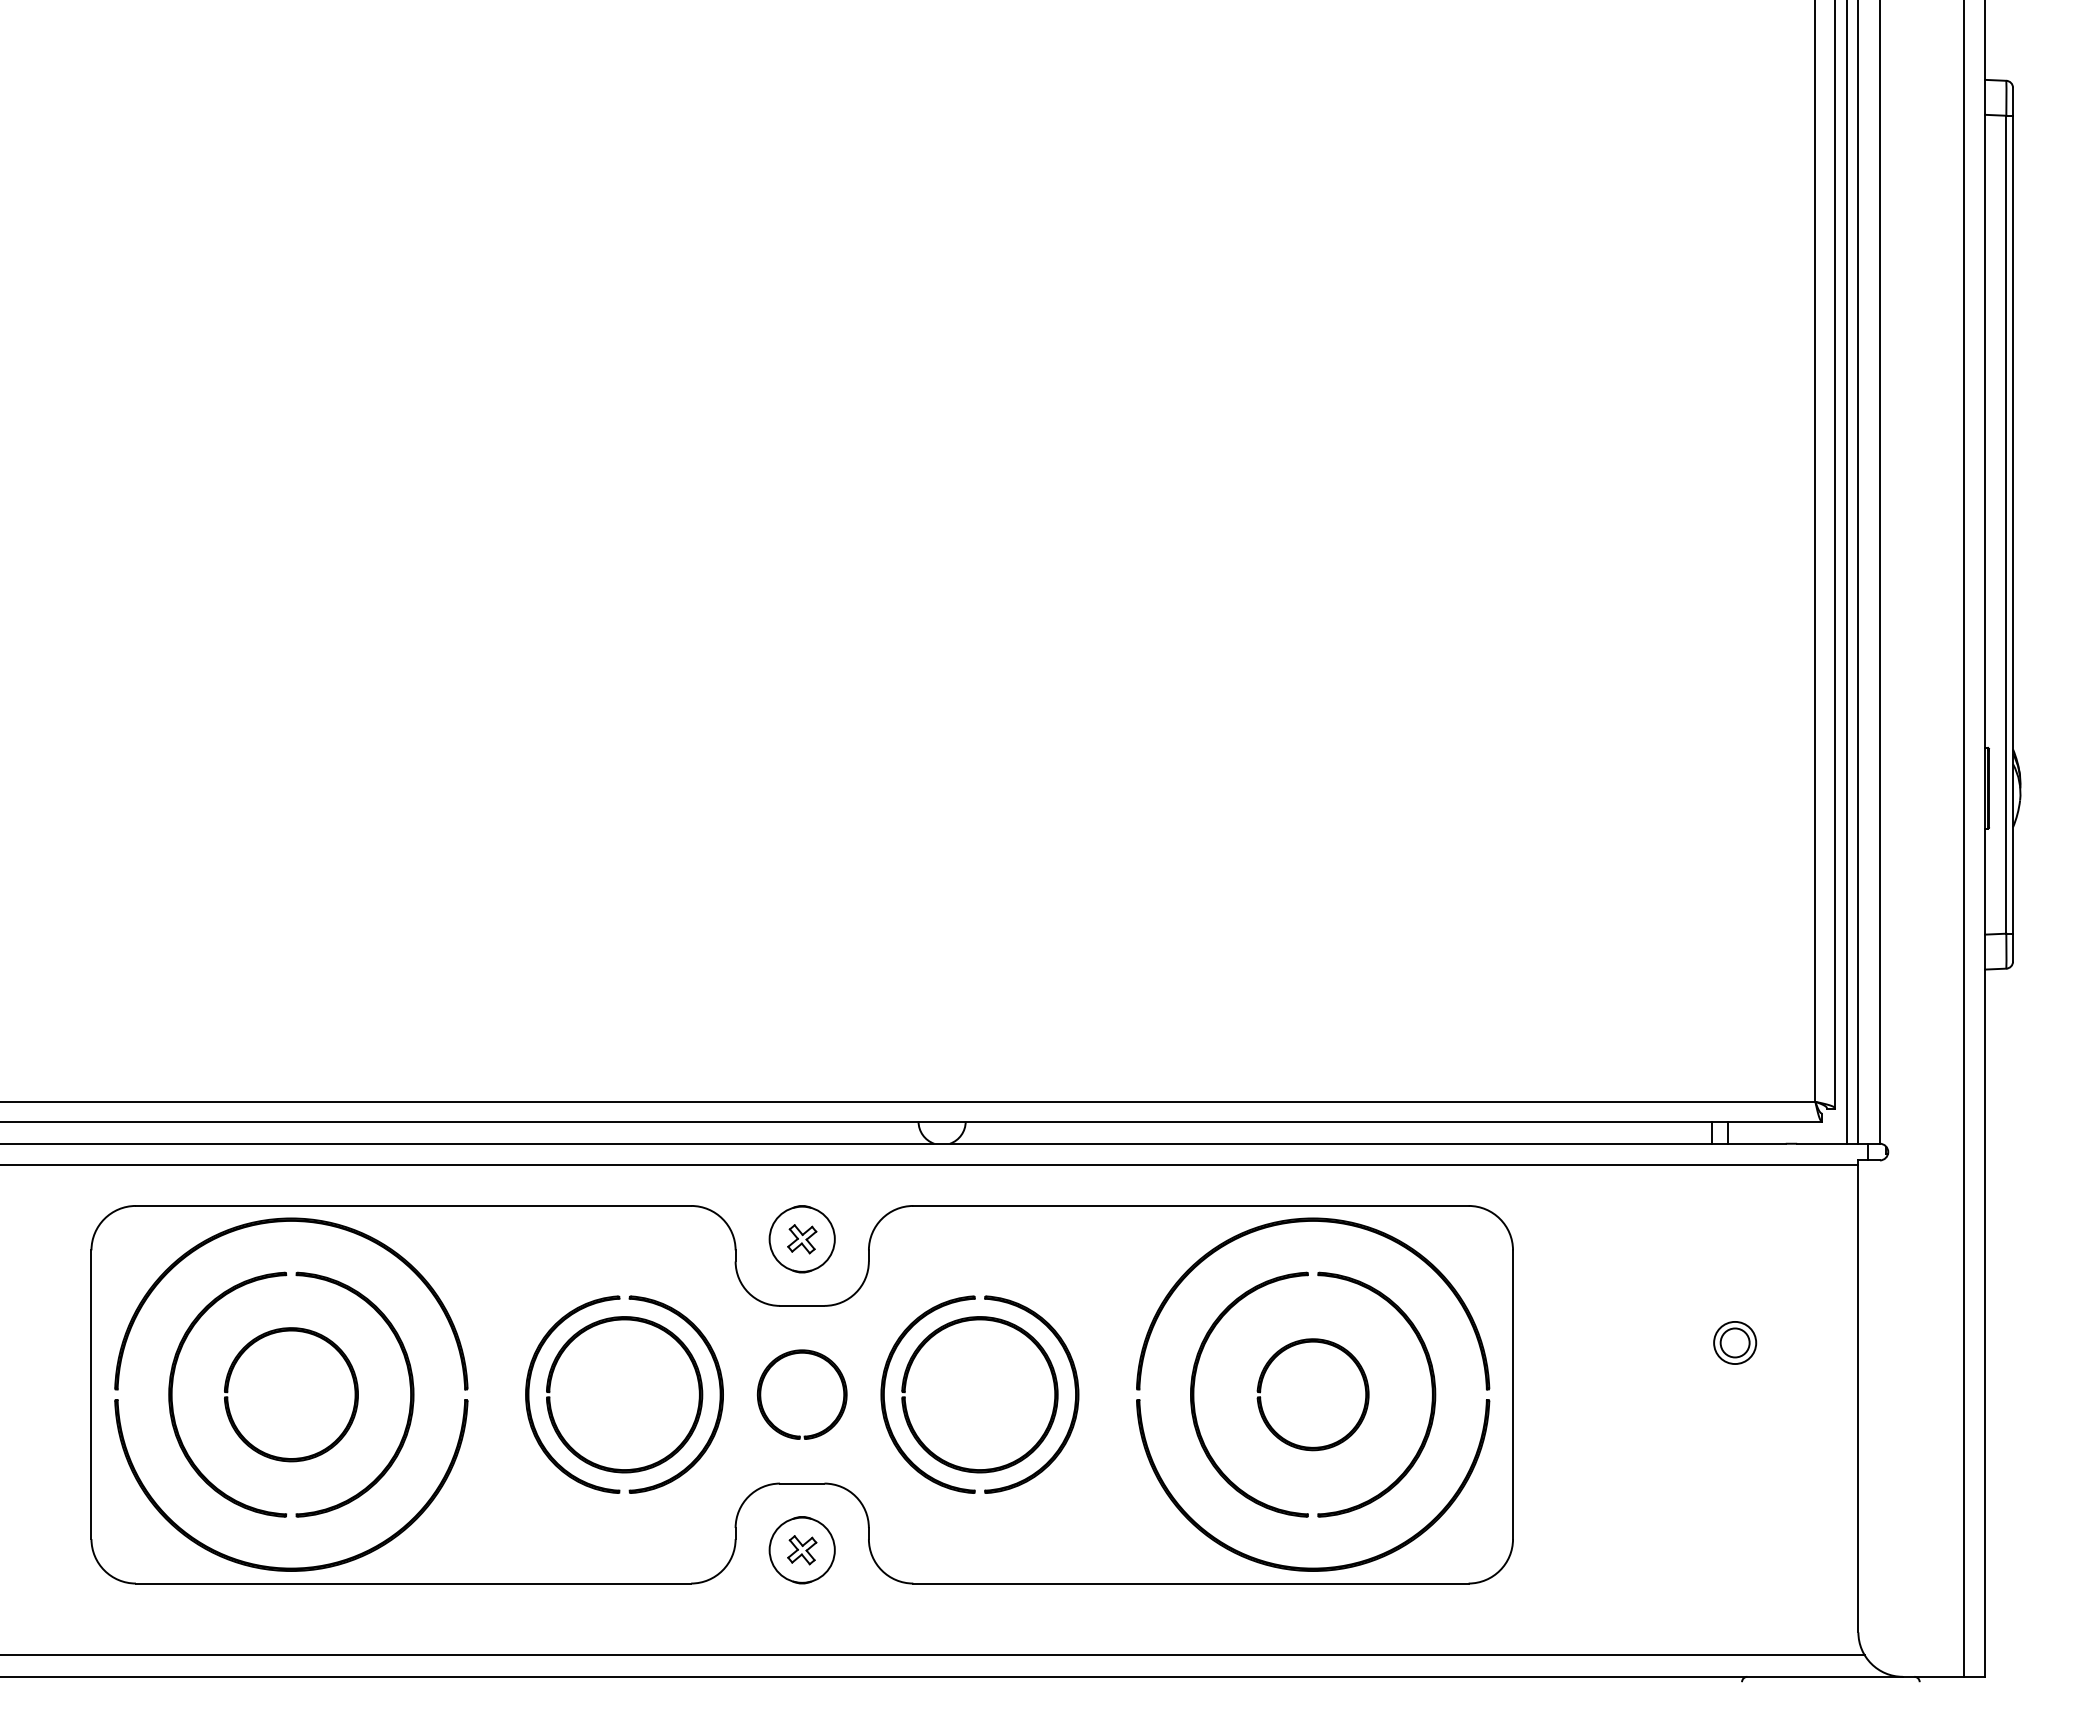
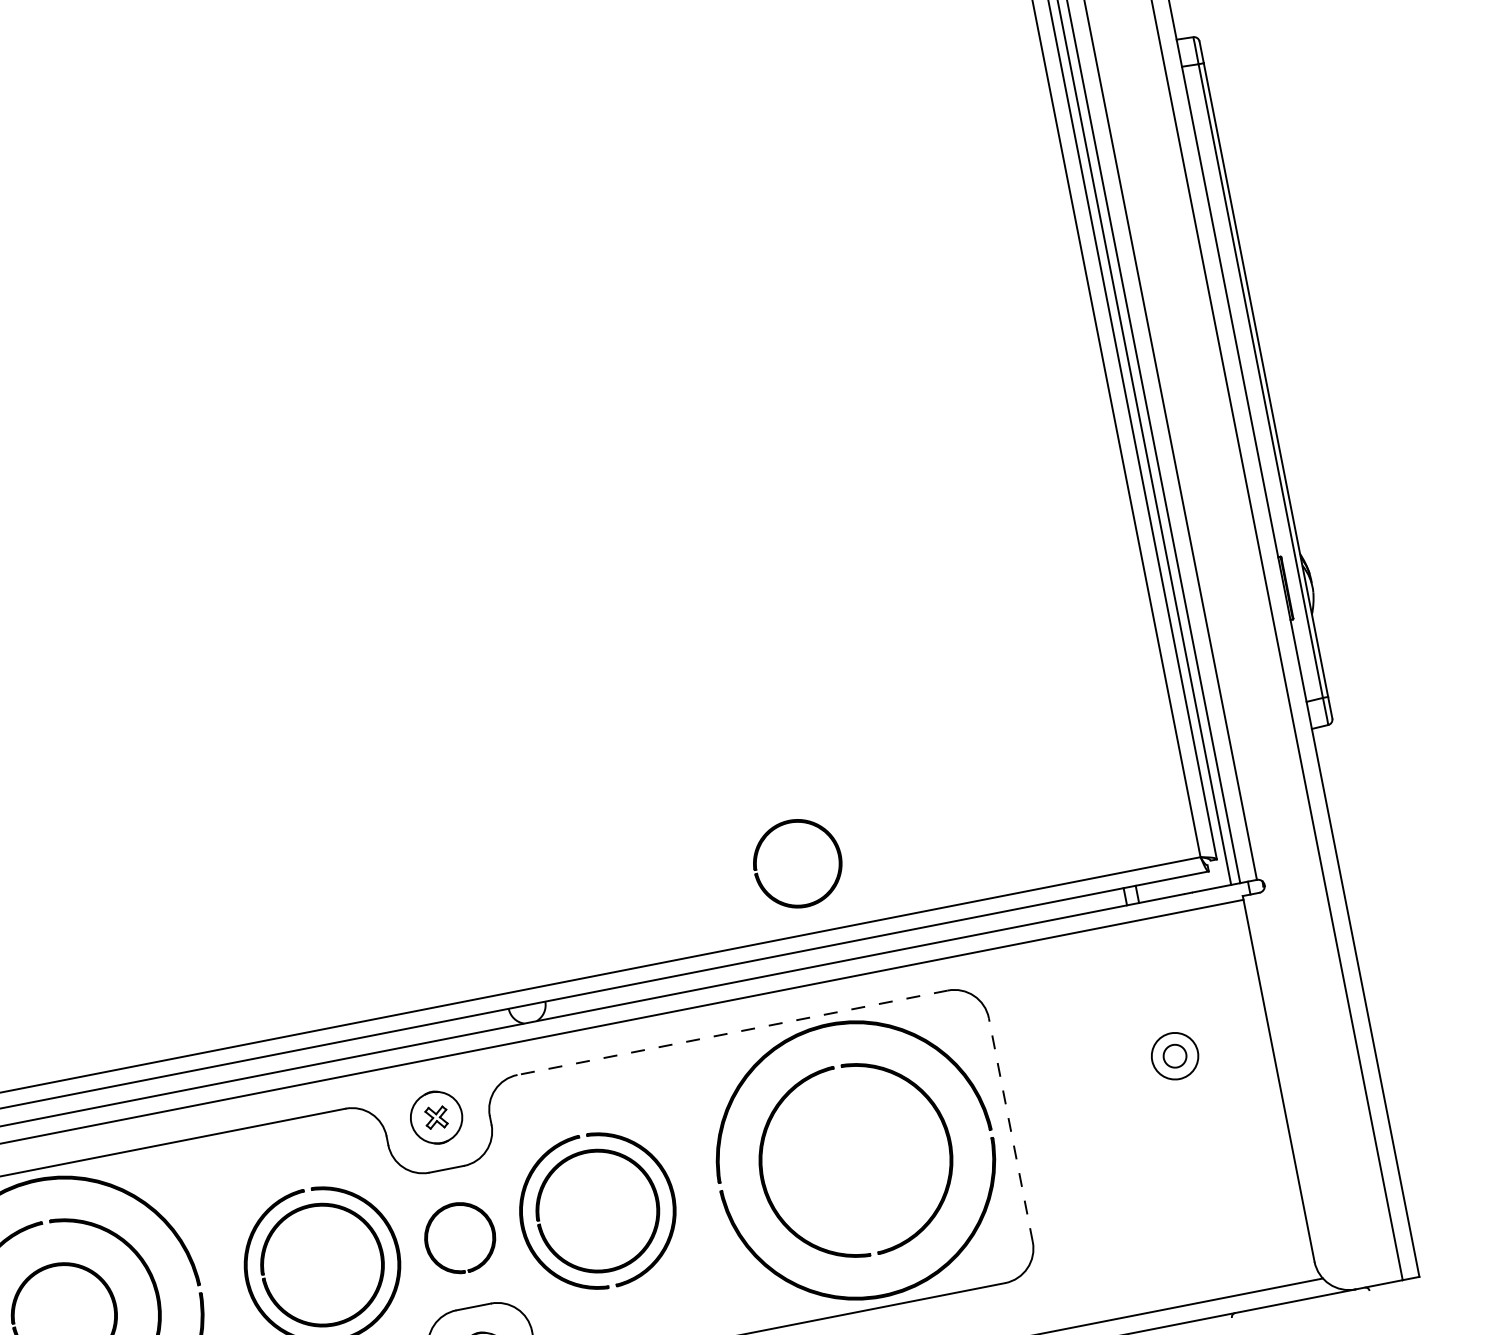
line: (1190, 1205) -> (732, 1032), solid -> dashed
circle: (1735, 1342) -> (1175, 1055), size x1.4
part: (1261, 1391) -> (757, 869), moved
line: (1513, 1394) -> (1011, 1129), solid -> dashed

